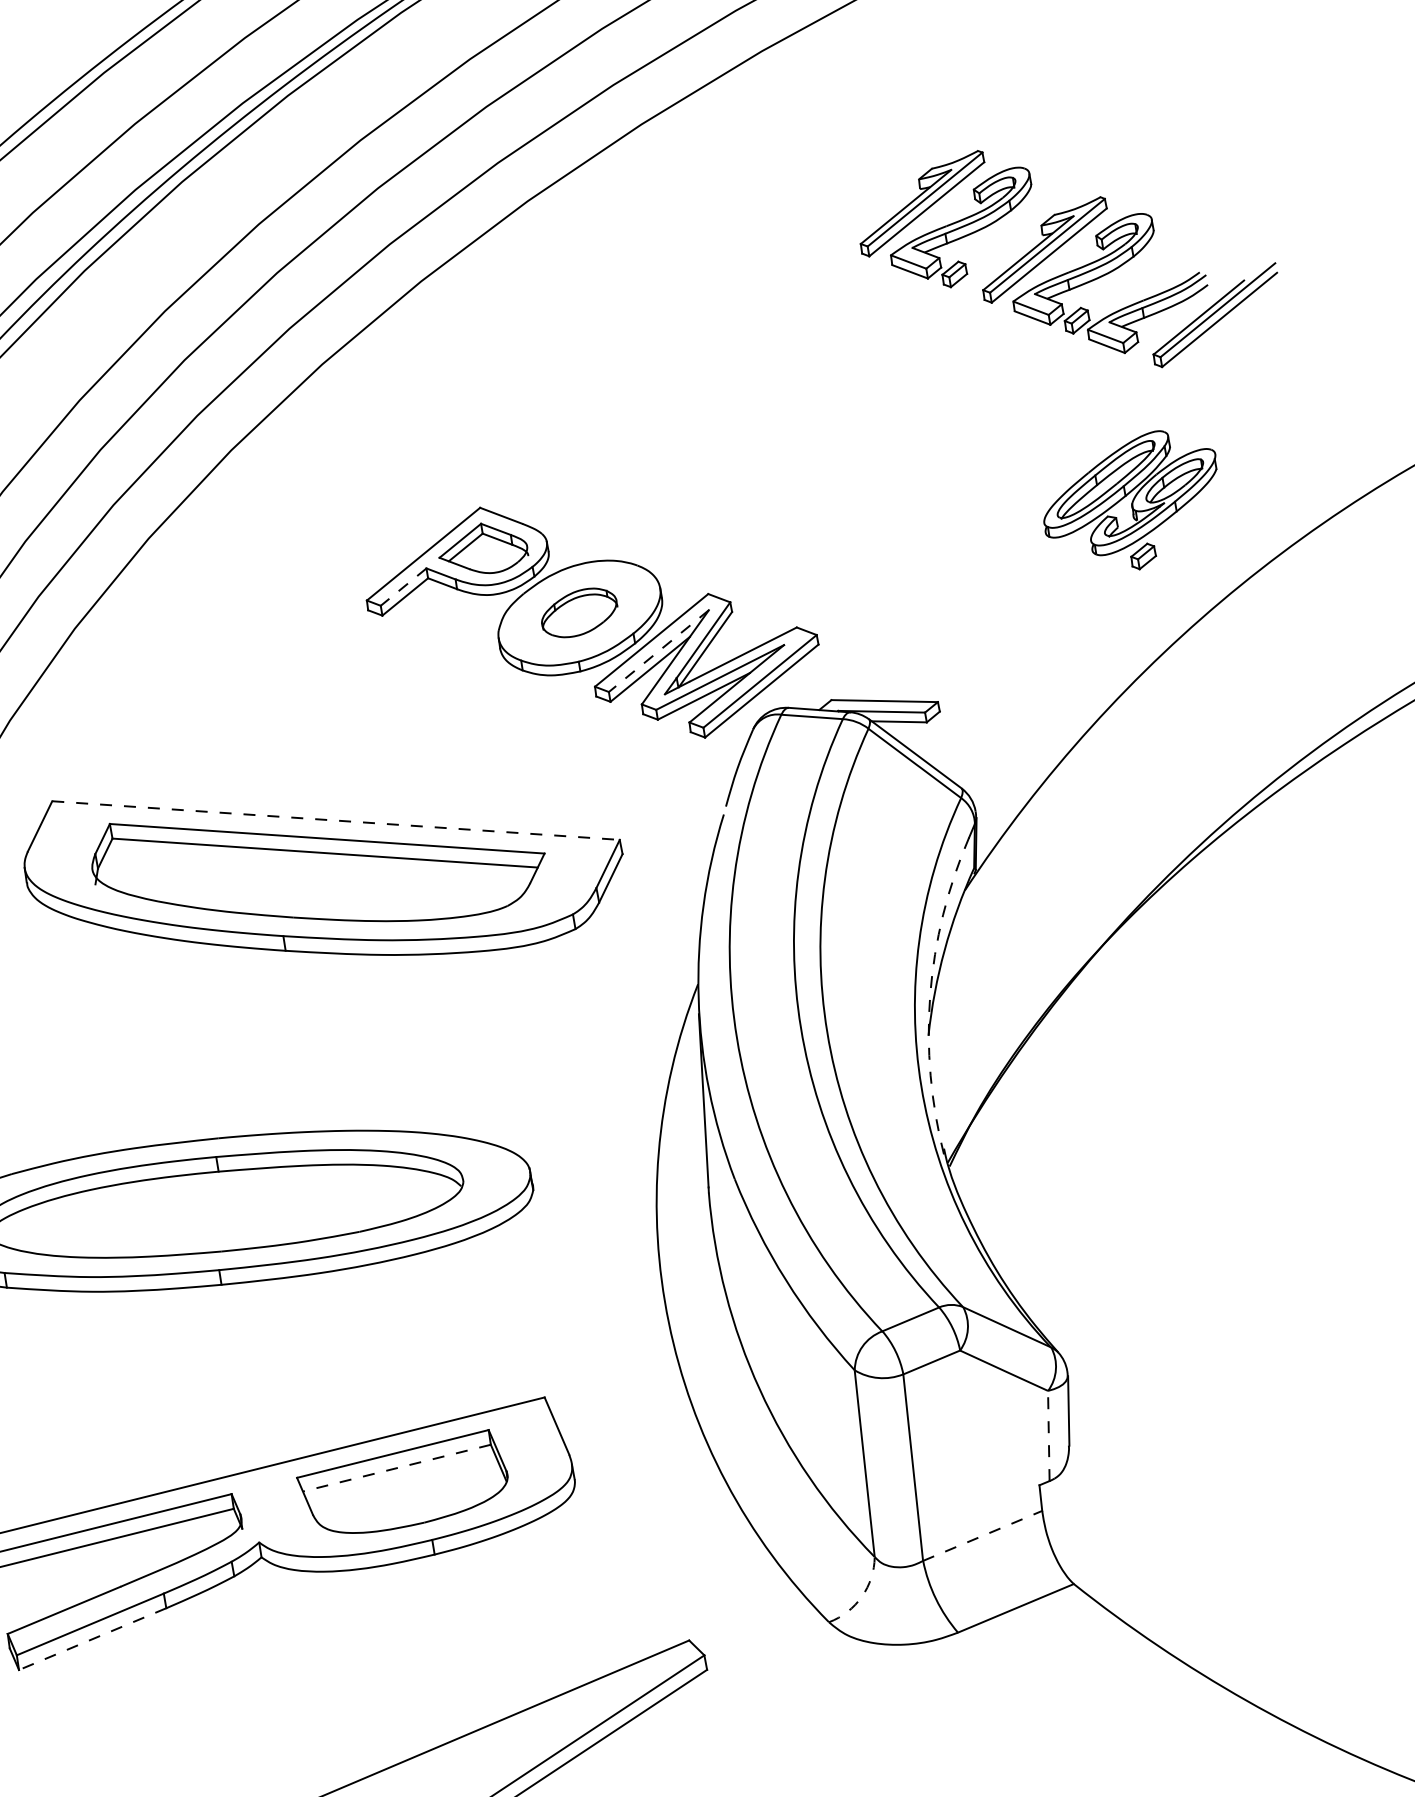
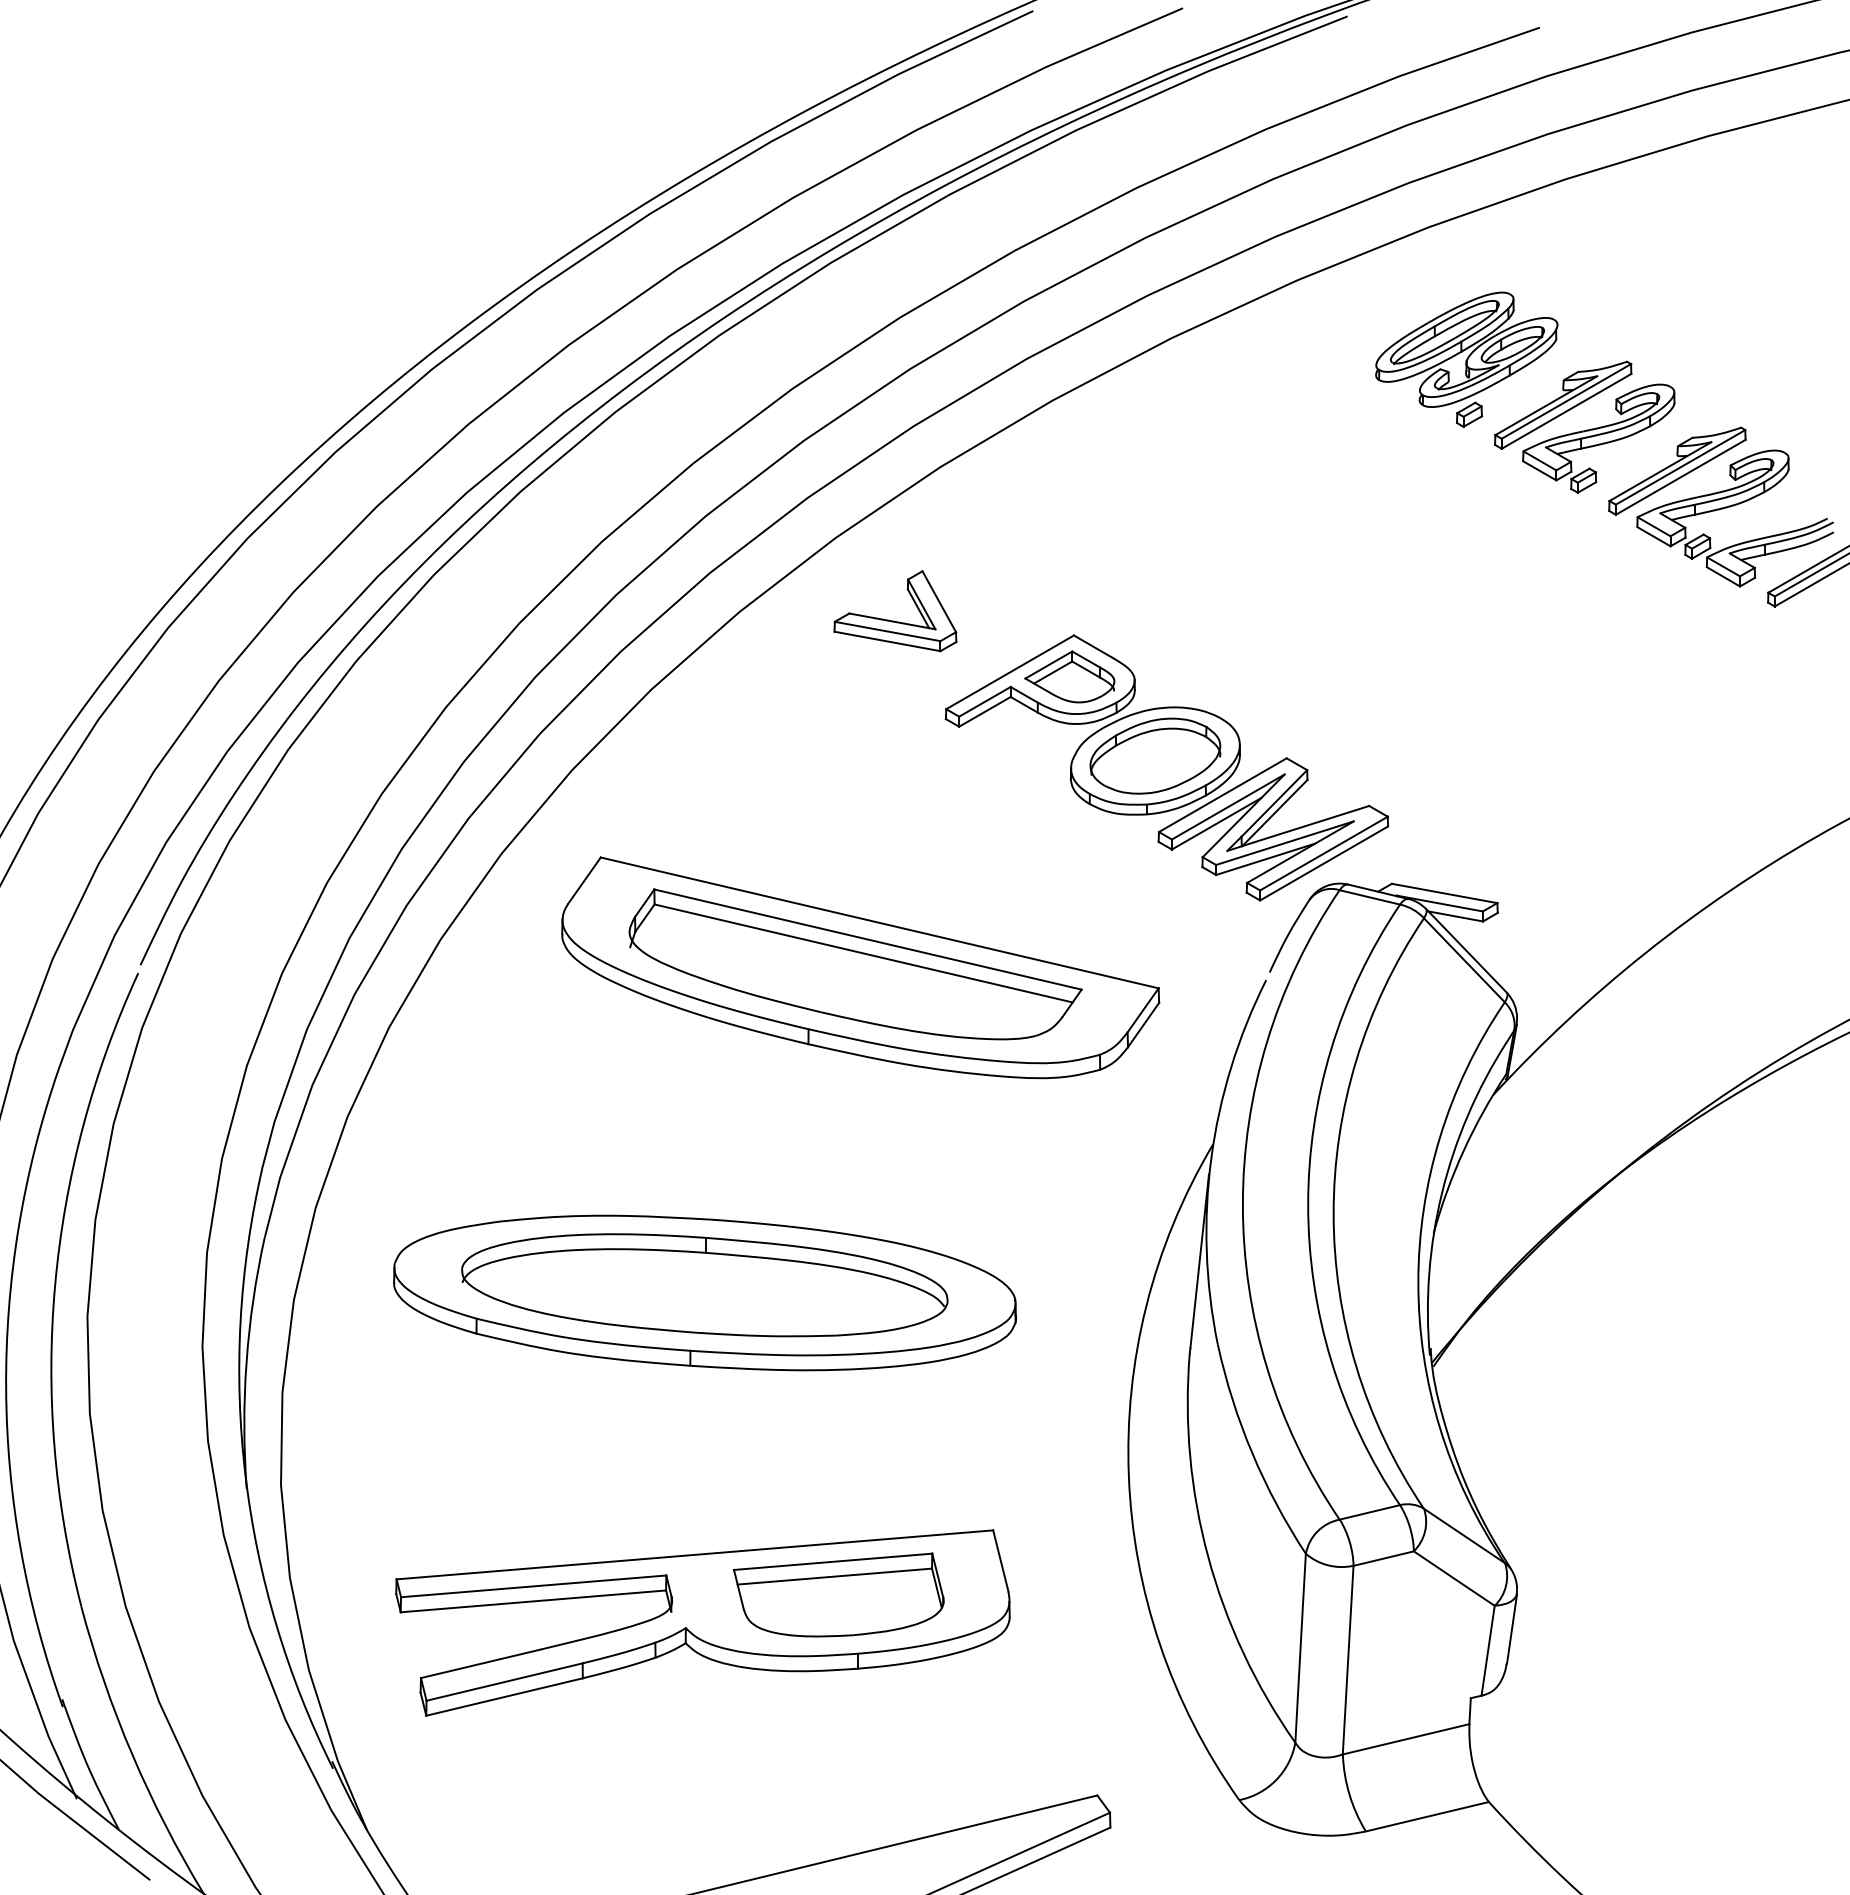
part: (1131, 502) -> (1466, 359), moved
part: (301, 521) -> (894, 620), added
line: (403, 586) -> (984, 701), dashed -> solid
part: (579, 612) -> (1155, 755), size x1.67
line: (658, 651) -> (1227, 807), dashed -> solid
line: (336, 821) -> (880, 923), dashed -> solid
arc: (930, 994) -> (1442, 1192), dashed -> solid
line: (1049, 1435) -> (1488, 1650), dashed -> solid
line: (396, 1468) -> (834, 1576), dashed -> solid
line: (983, 1536) -> (1406, 1739), dashed -> solid
arc: (862, 1597) -> (1276, 1780), dashed -> solid
line: (92, 1639) -> (504, 1697), dashed -> solid

